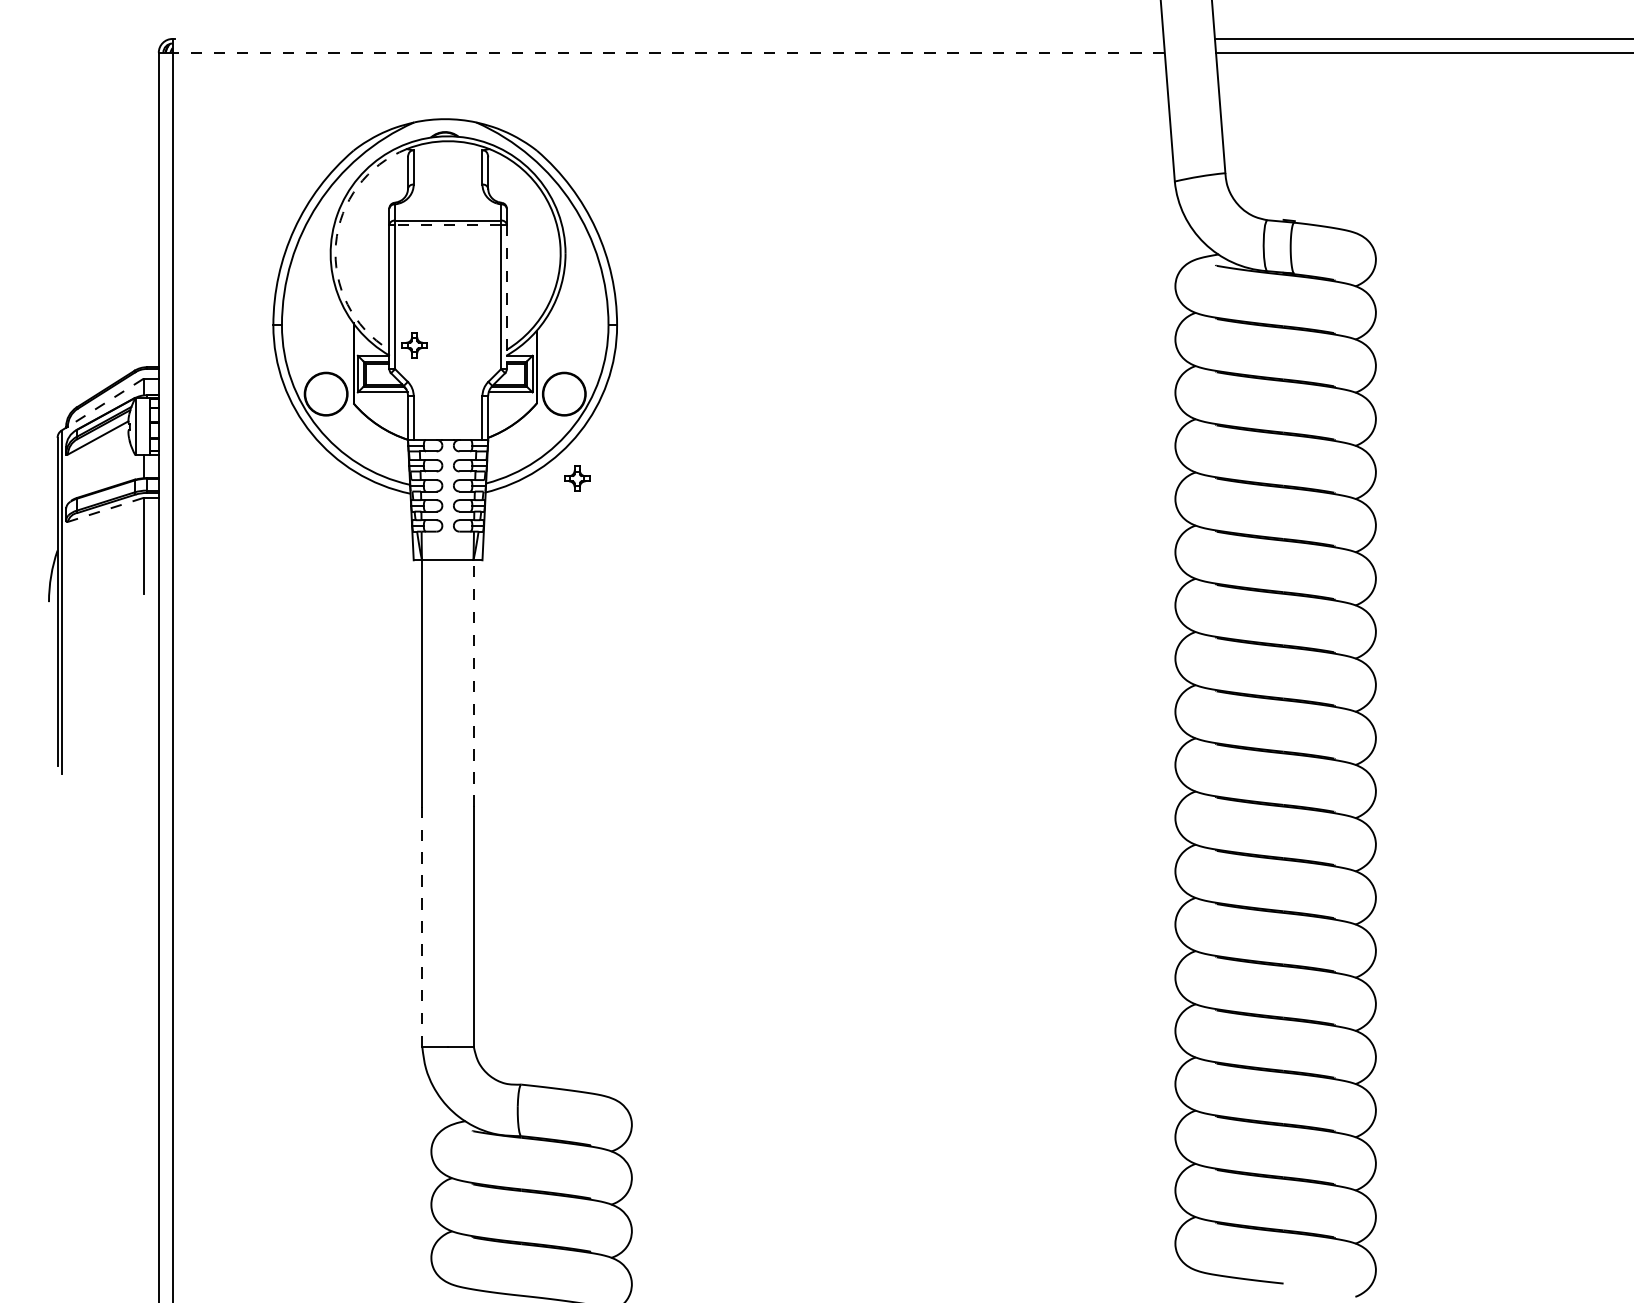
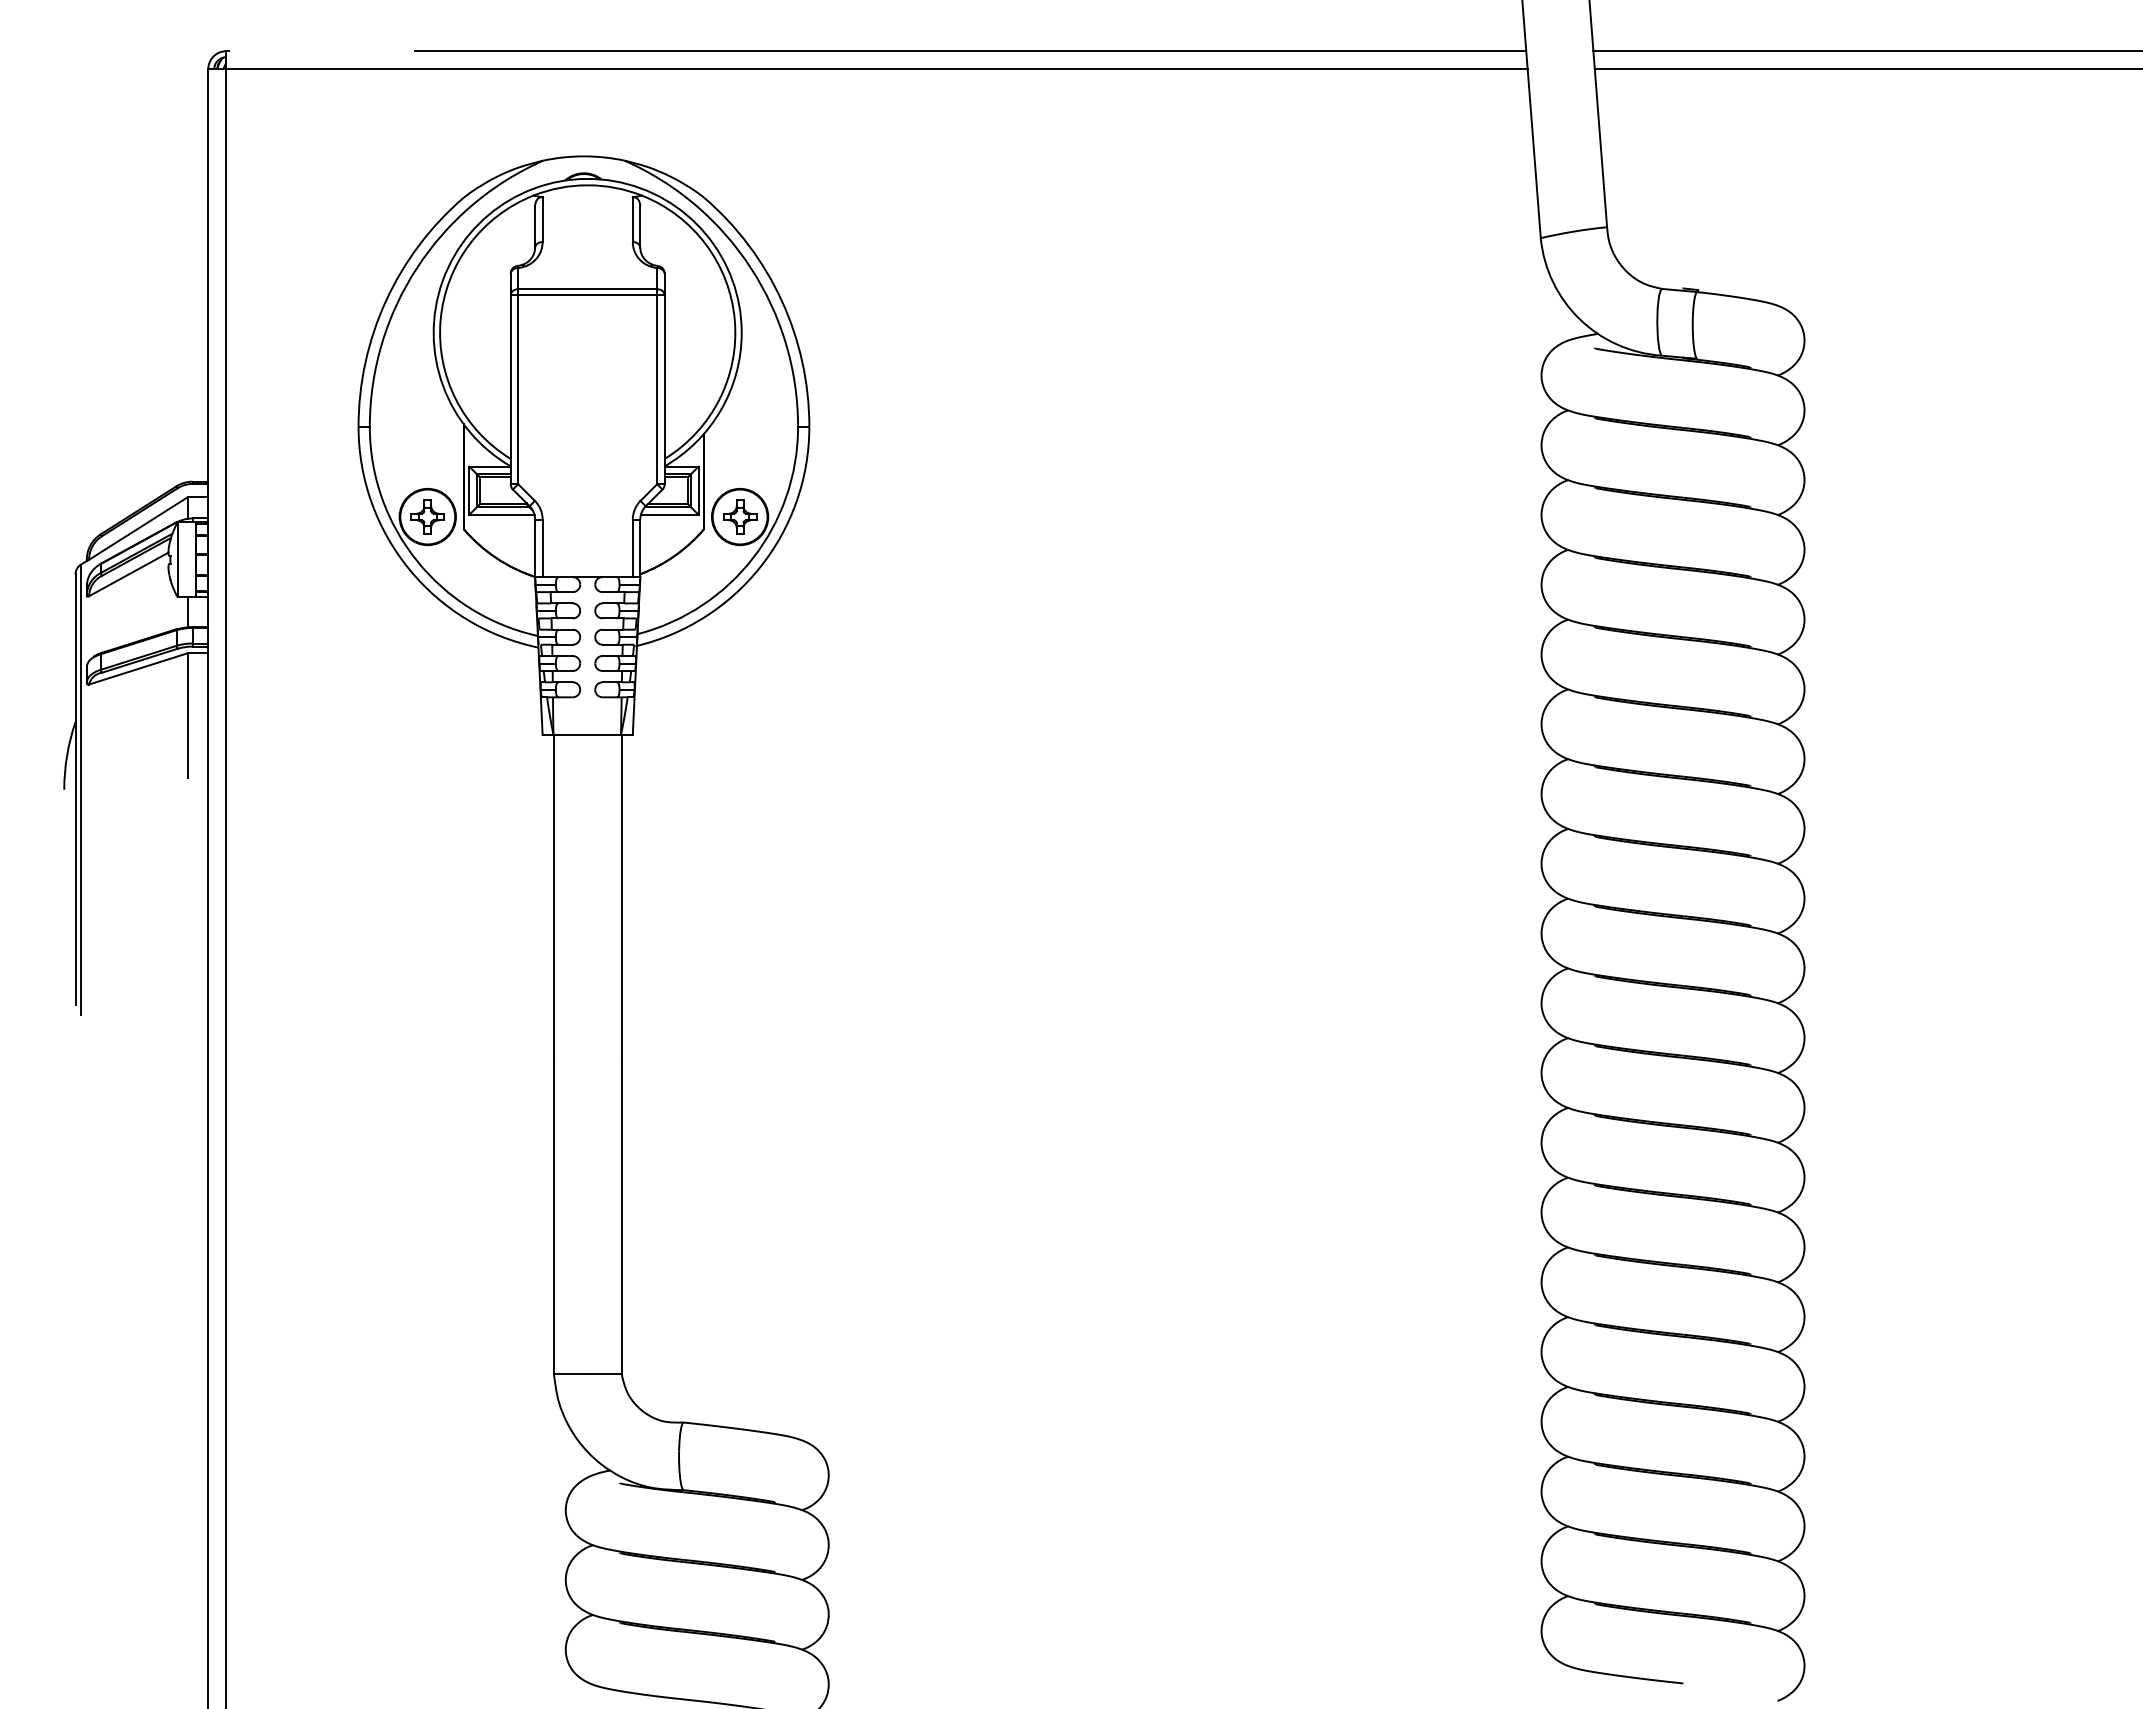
line: (739, 39) -> (970, 51), added
line: (669, 52) -> (877, 69), dashed -> solid
line: (447, 224) -> (587, 294), dashed -> solid
arc: (335, 244) -> (440, 320), dashed -> solid
line: (506, 296) -> (664, 389), dashed -> solid
part: (414, 344) -> (427, 516), moved
line: (105, 402) -> (138, 528), dashed -> solid
part: (577, 478) -> (740, 516), moved
line: (105, 509) -> (138, 668), dashed -> solid
line: (473, 683) -> (621, 896), dashed -> solid
line: (422, 926) -> (553, 1215), dashed -> solid

